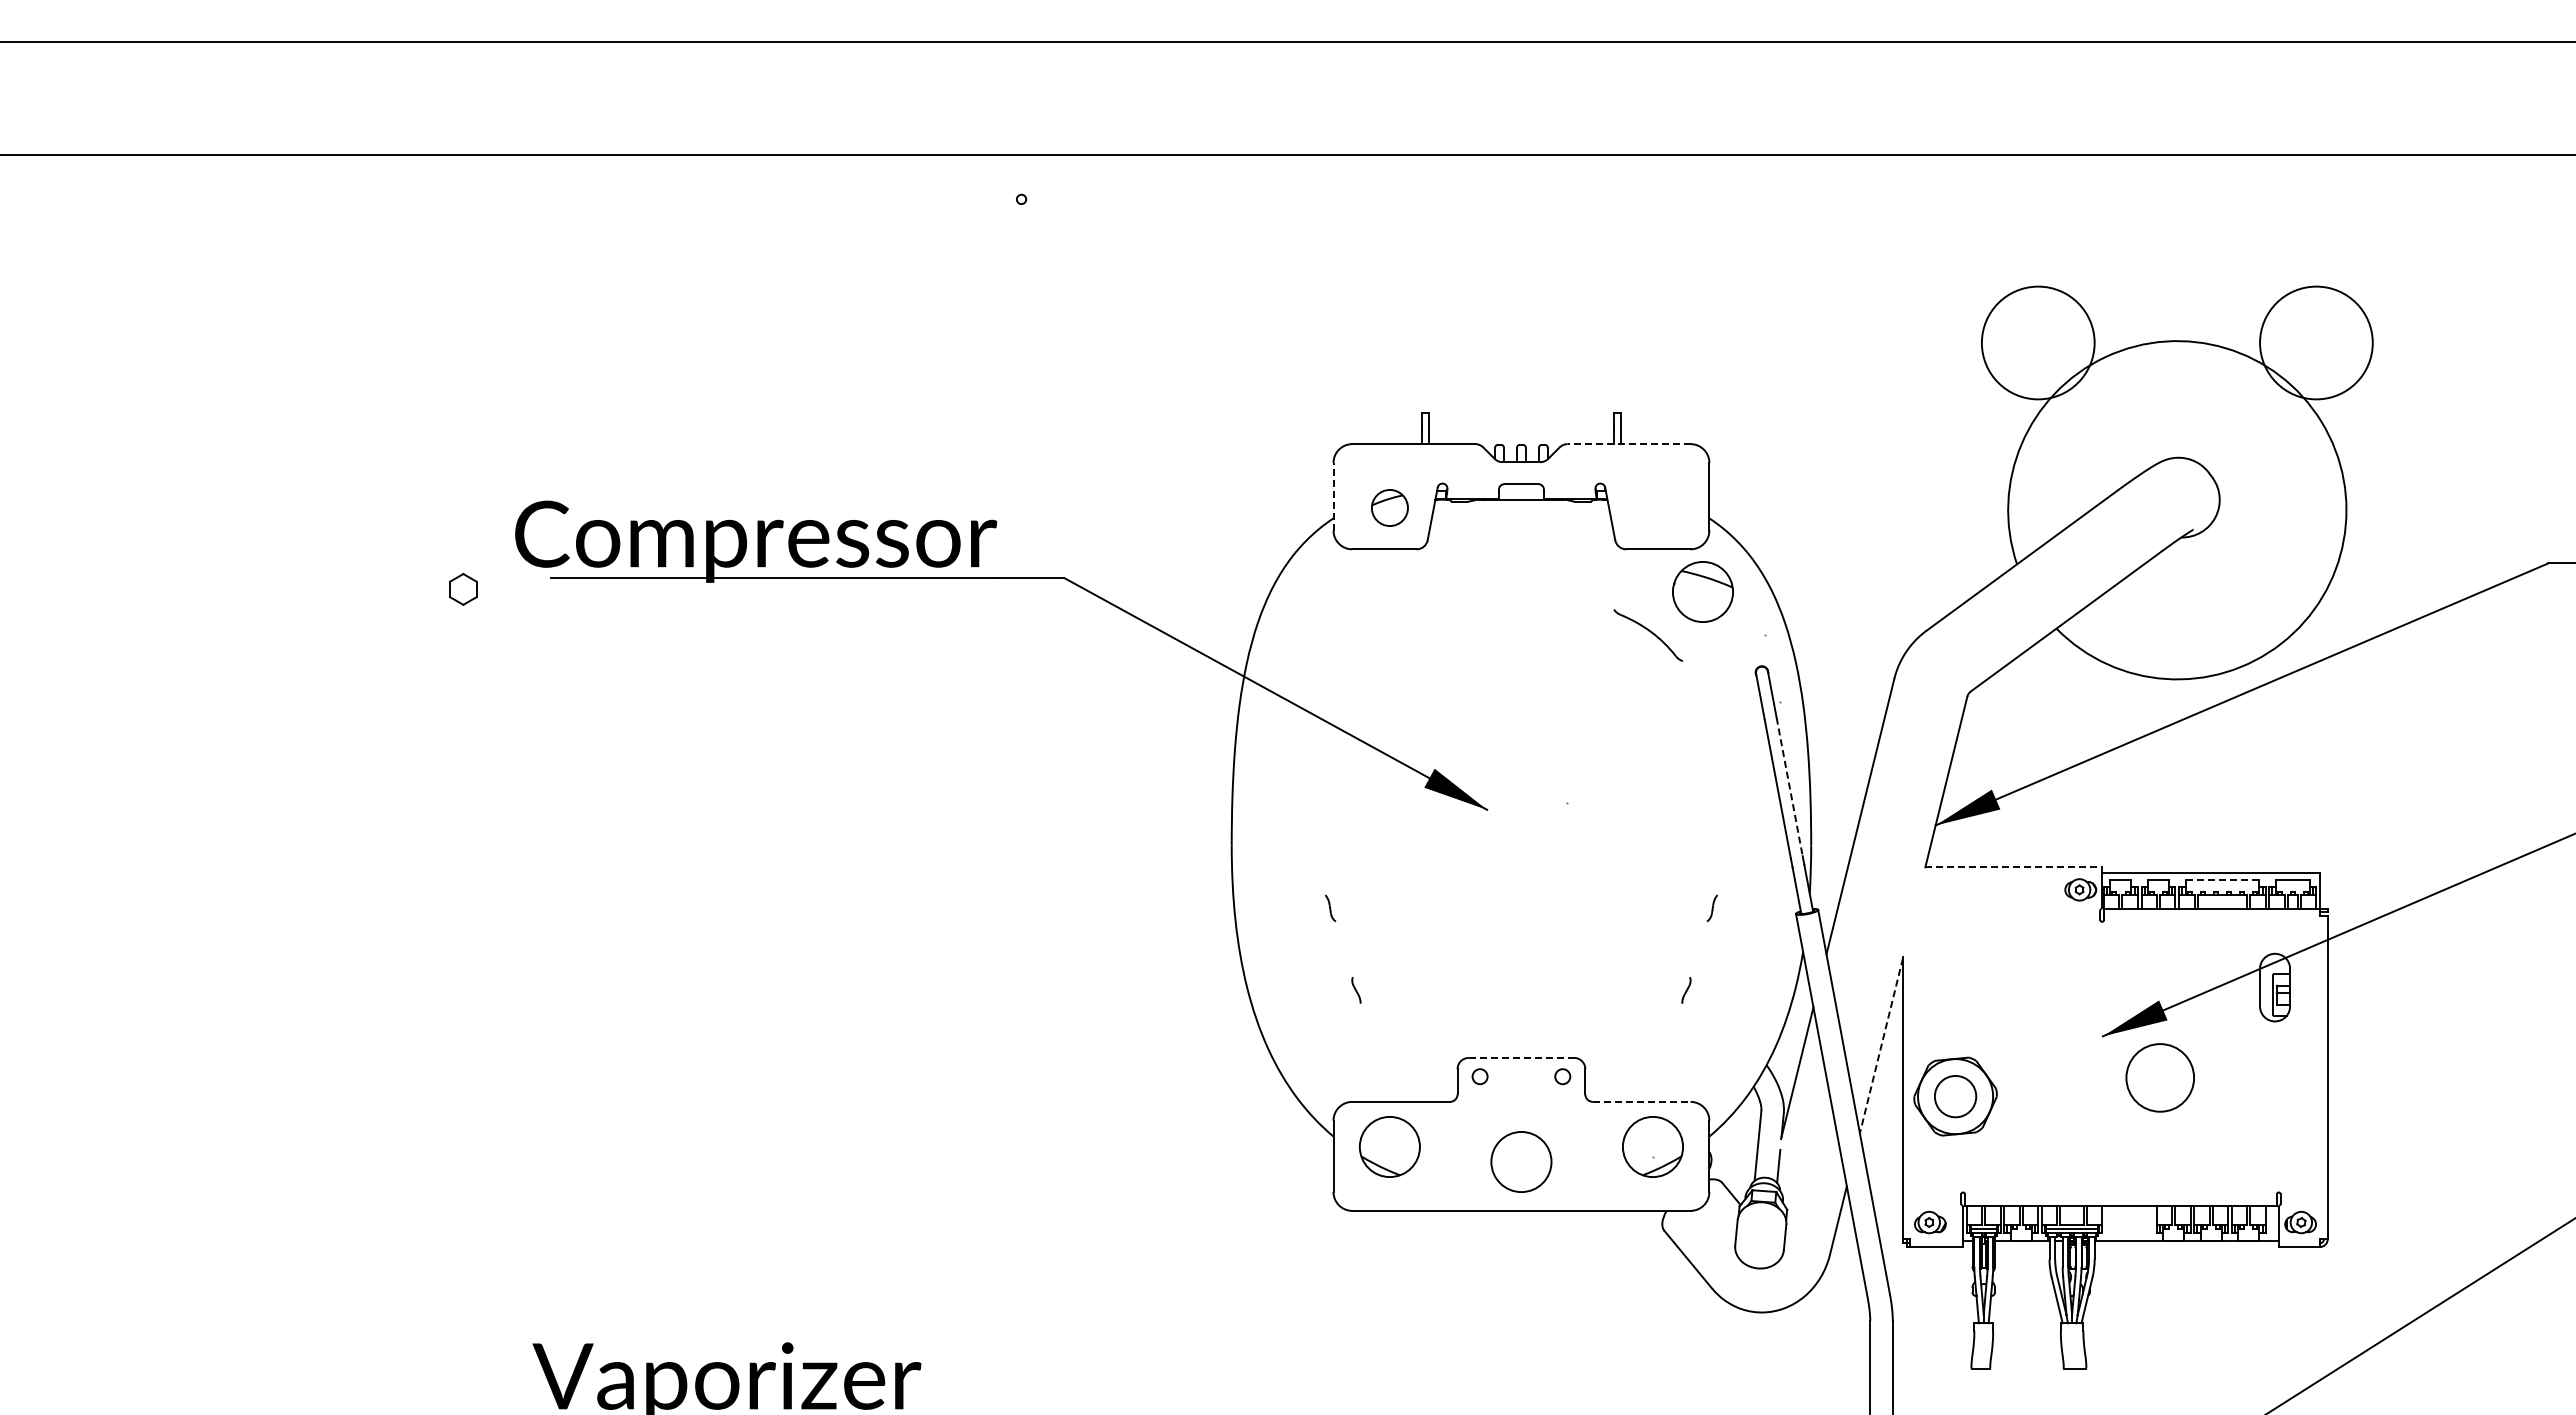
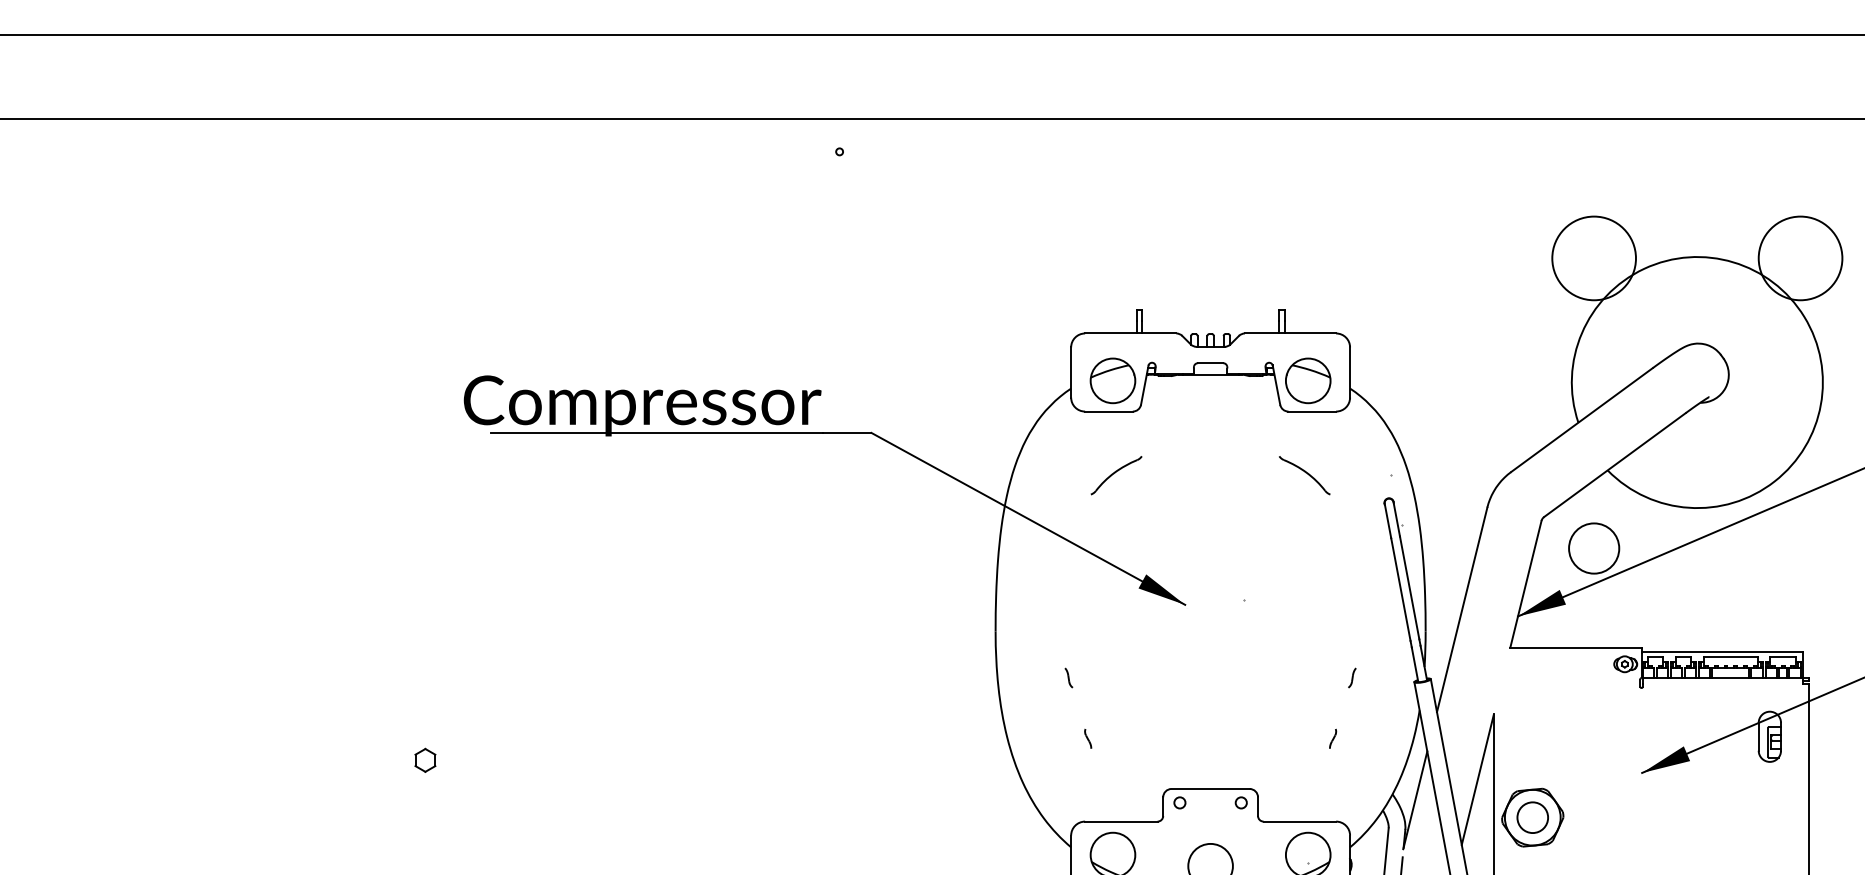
line: (1628, 444) -> (1290, 333), dashed -> solid
line: (1333, 496) -> (1071, 372), dashed -> solid
part: (1389, 507) -> (1112, 380), size x1.67
part: (463, 588) -> (425, 759), moved
part: (1702, 591) -> (1307, 380), moved
part: (1394, 635) -> (1116, 475), added
line: (1789, 787) -> (1409, 588), dashed -> solid
line: (2014, 867) -> (1576, 647), dashed -> solid
line: (2222, 879) -> (1730, 656), dashed -> solid
line: (1881, 1046) -> (1477, 780), dashed -> solid
line: (1521, 1057) -> (1210, 788), dashed -> solid
circle: (2159, 1077) -> (1593, 548), moved
line: (1641, 1101) -> (1299, 821), dashed -> solid

